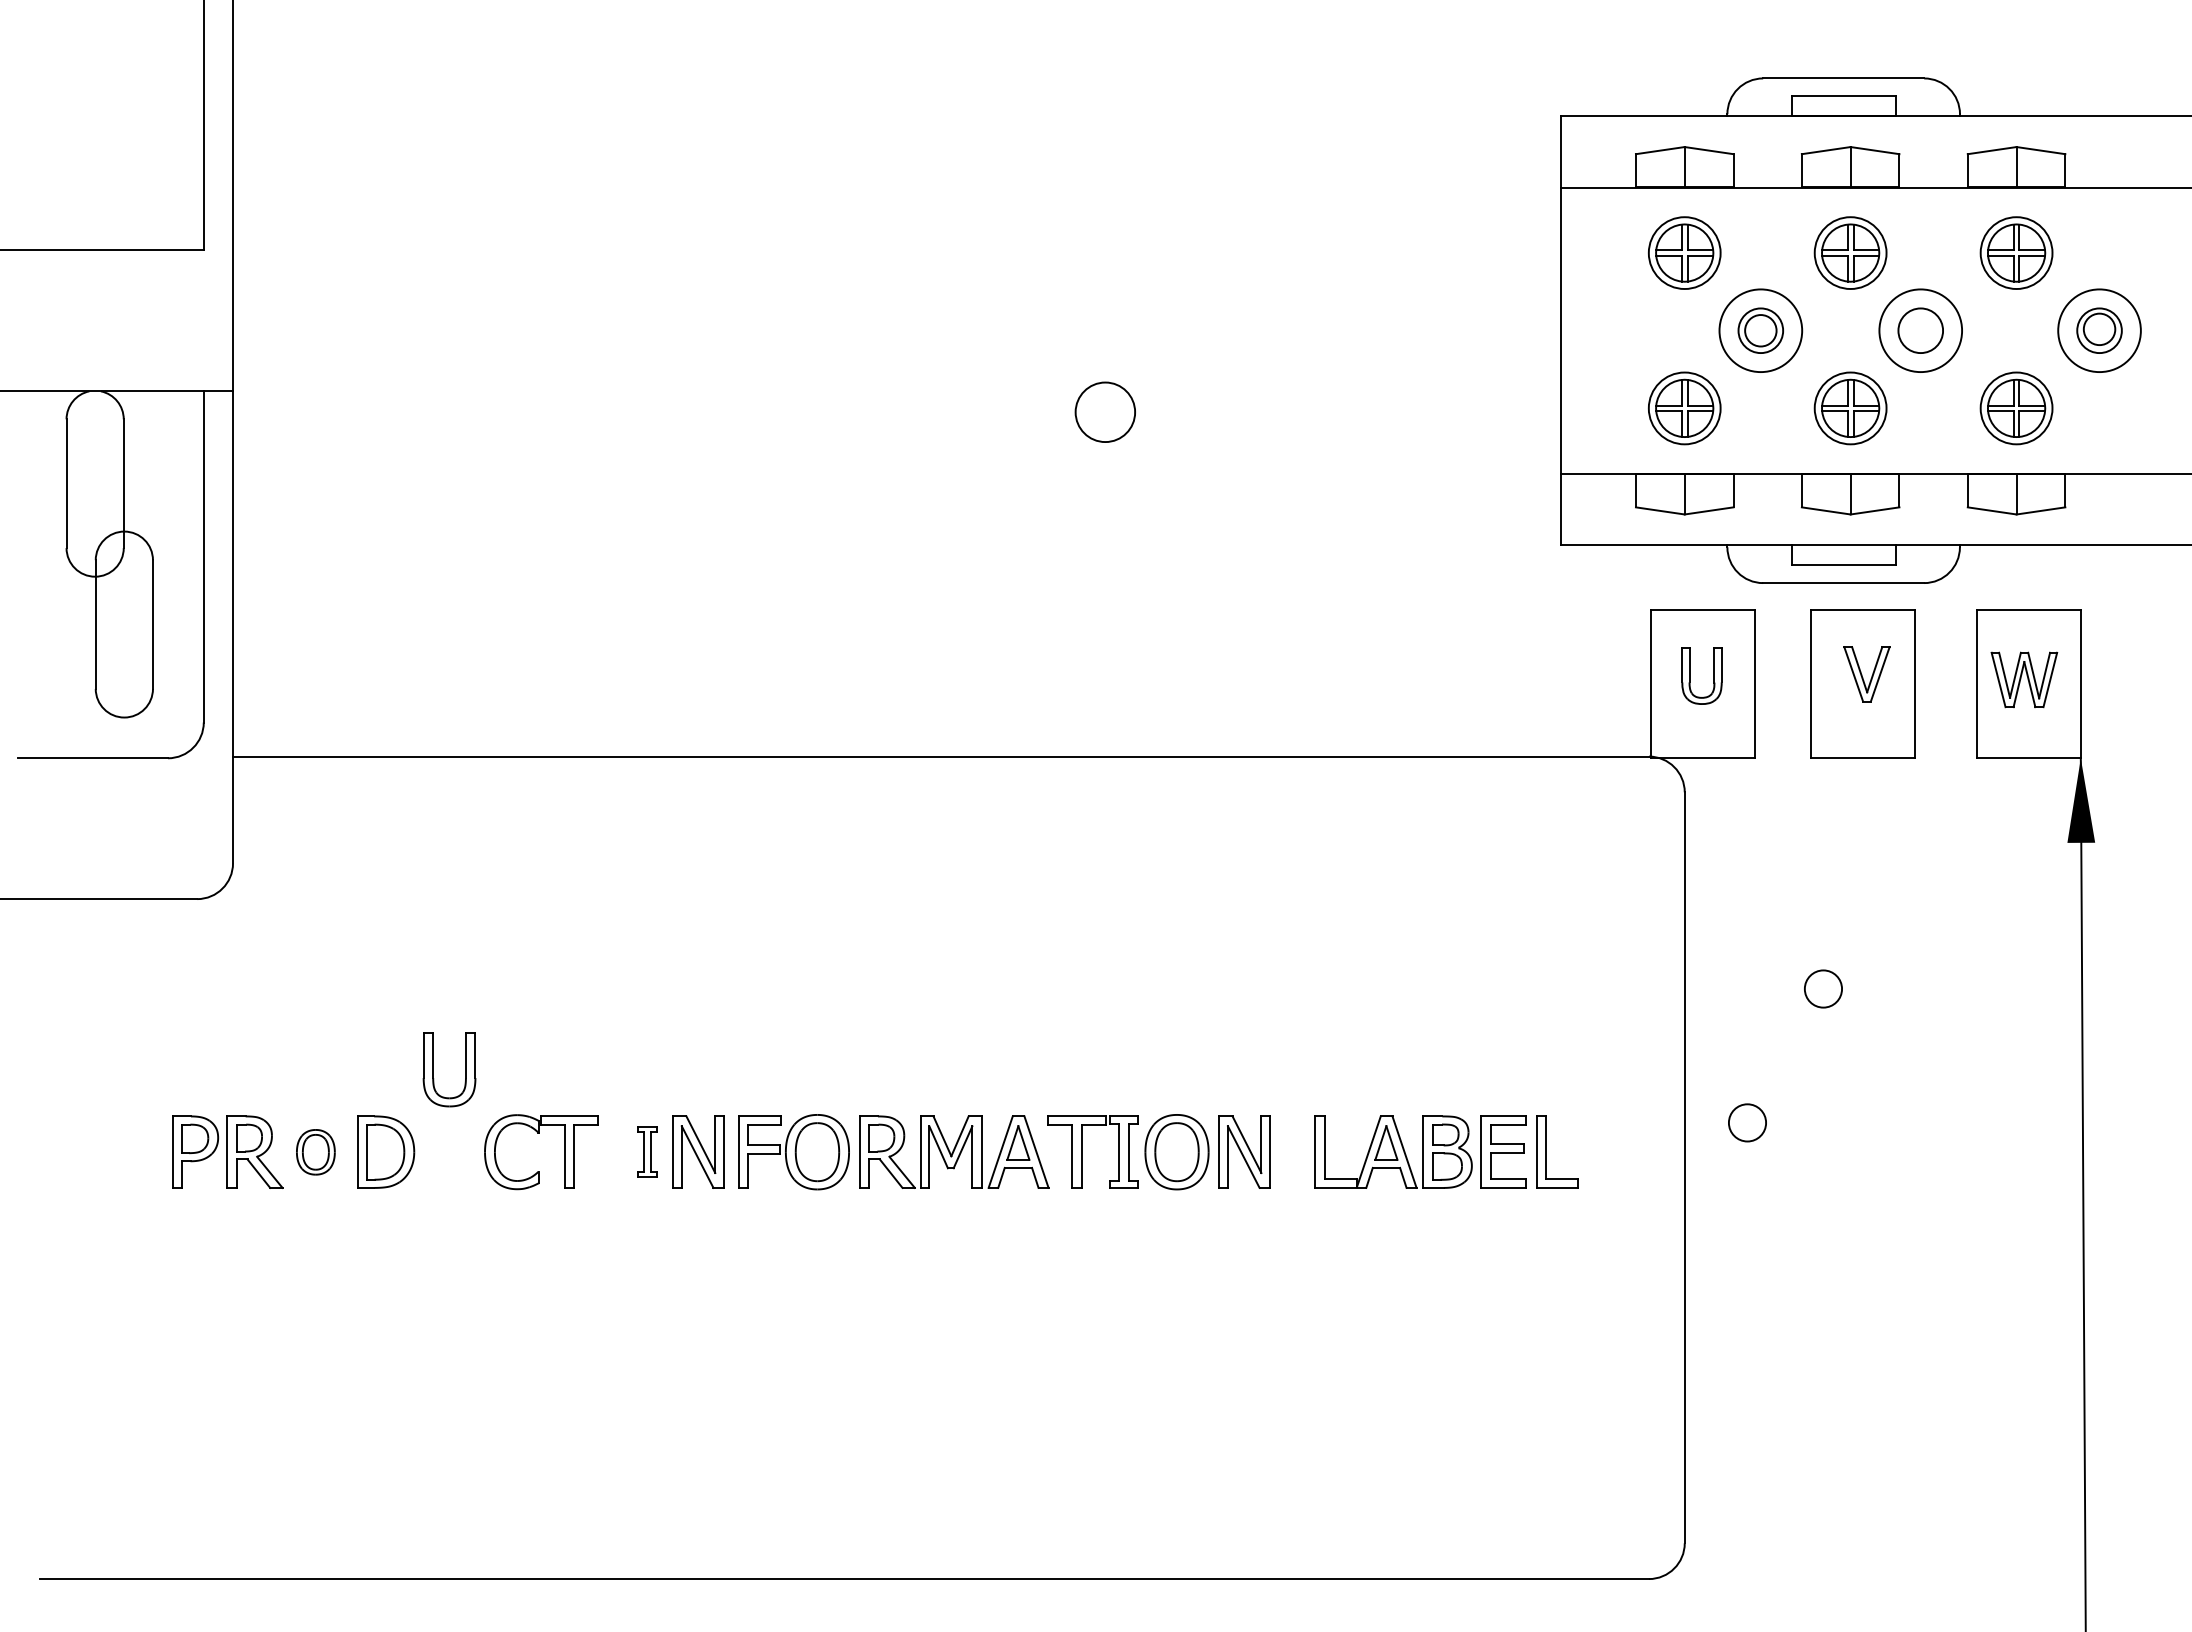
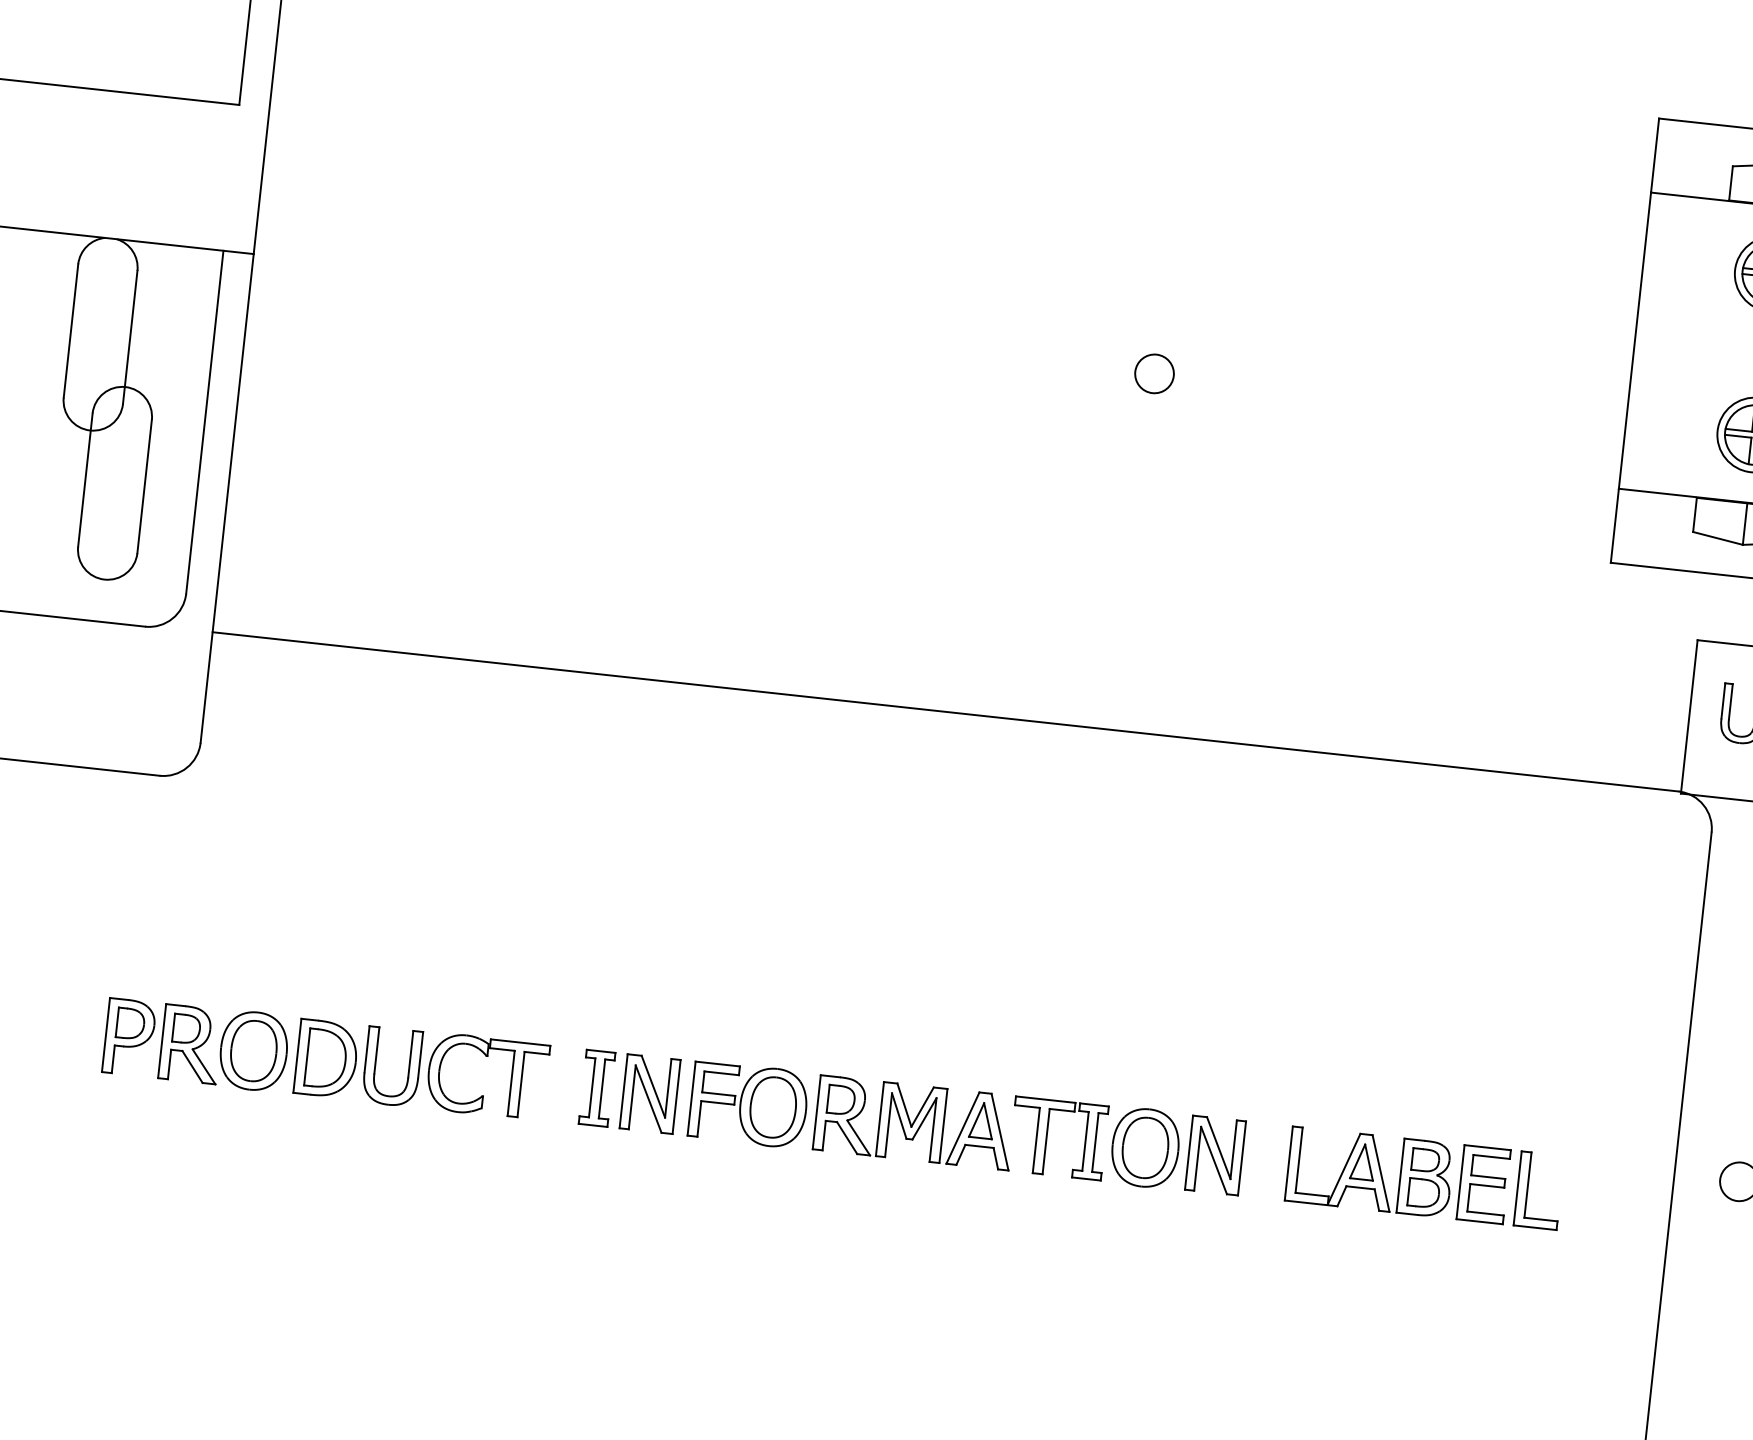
circle: (1104, 411) -> (1153, 372), size x0.62
part: (433, 1069) -> (375, 1064), moved
part: (646, 1151) -> (596, 1087), size x1.43
part: (315, 1152) -> (253, 1051), size x1.67

